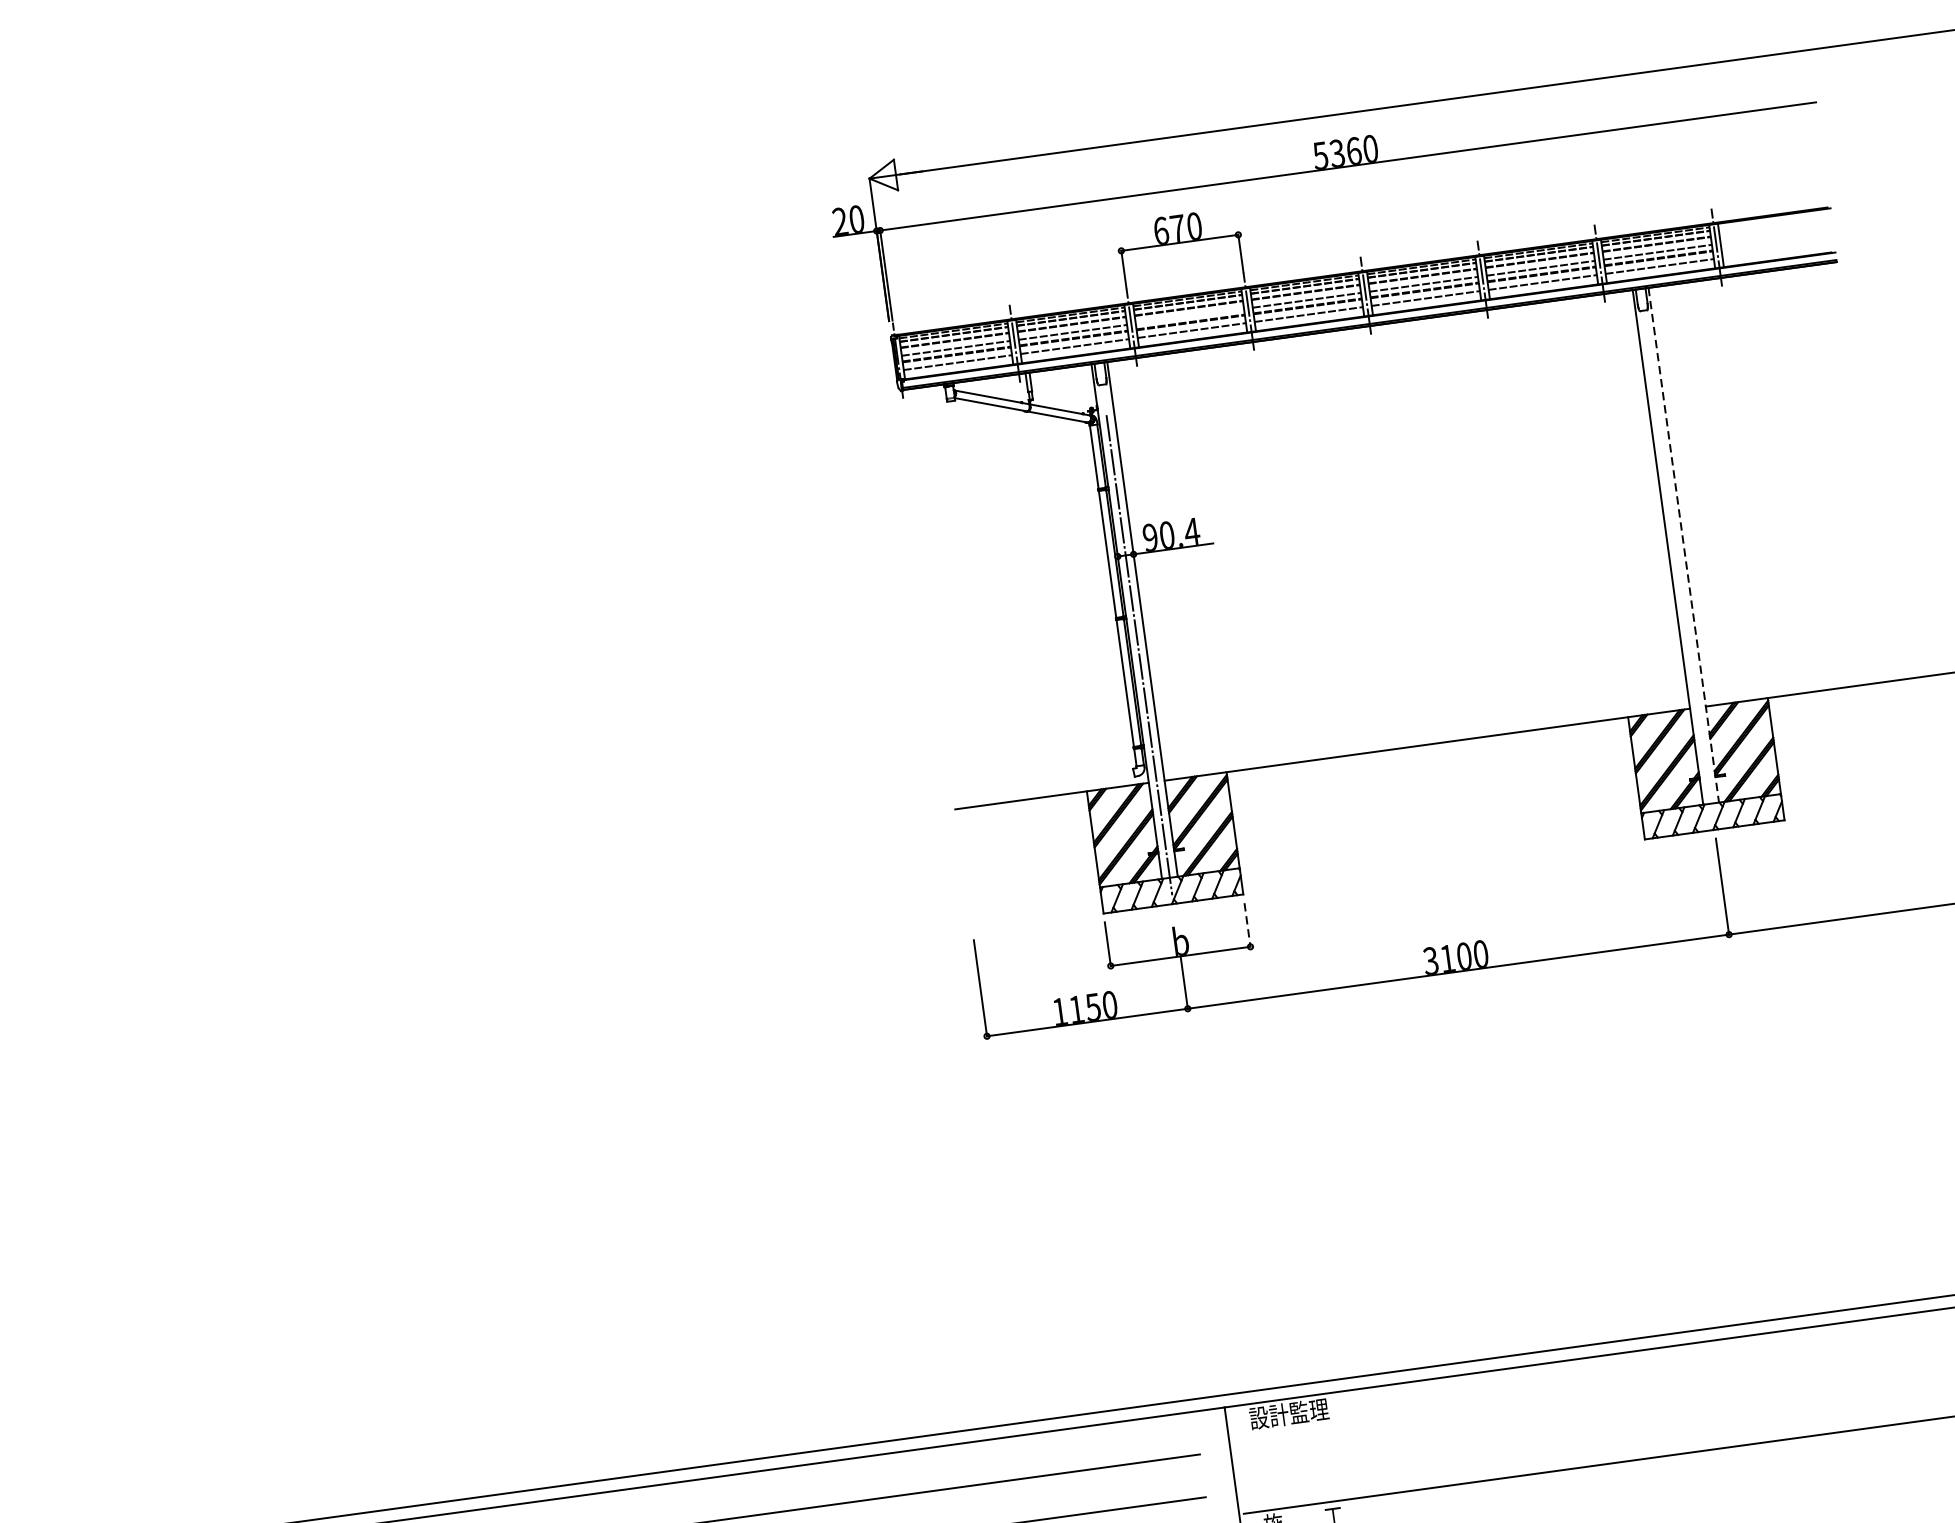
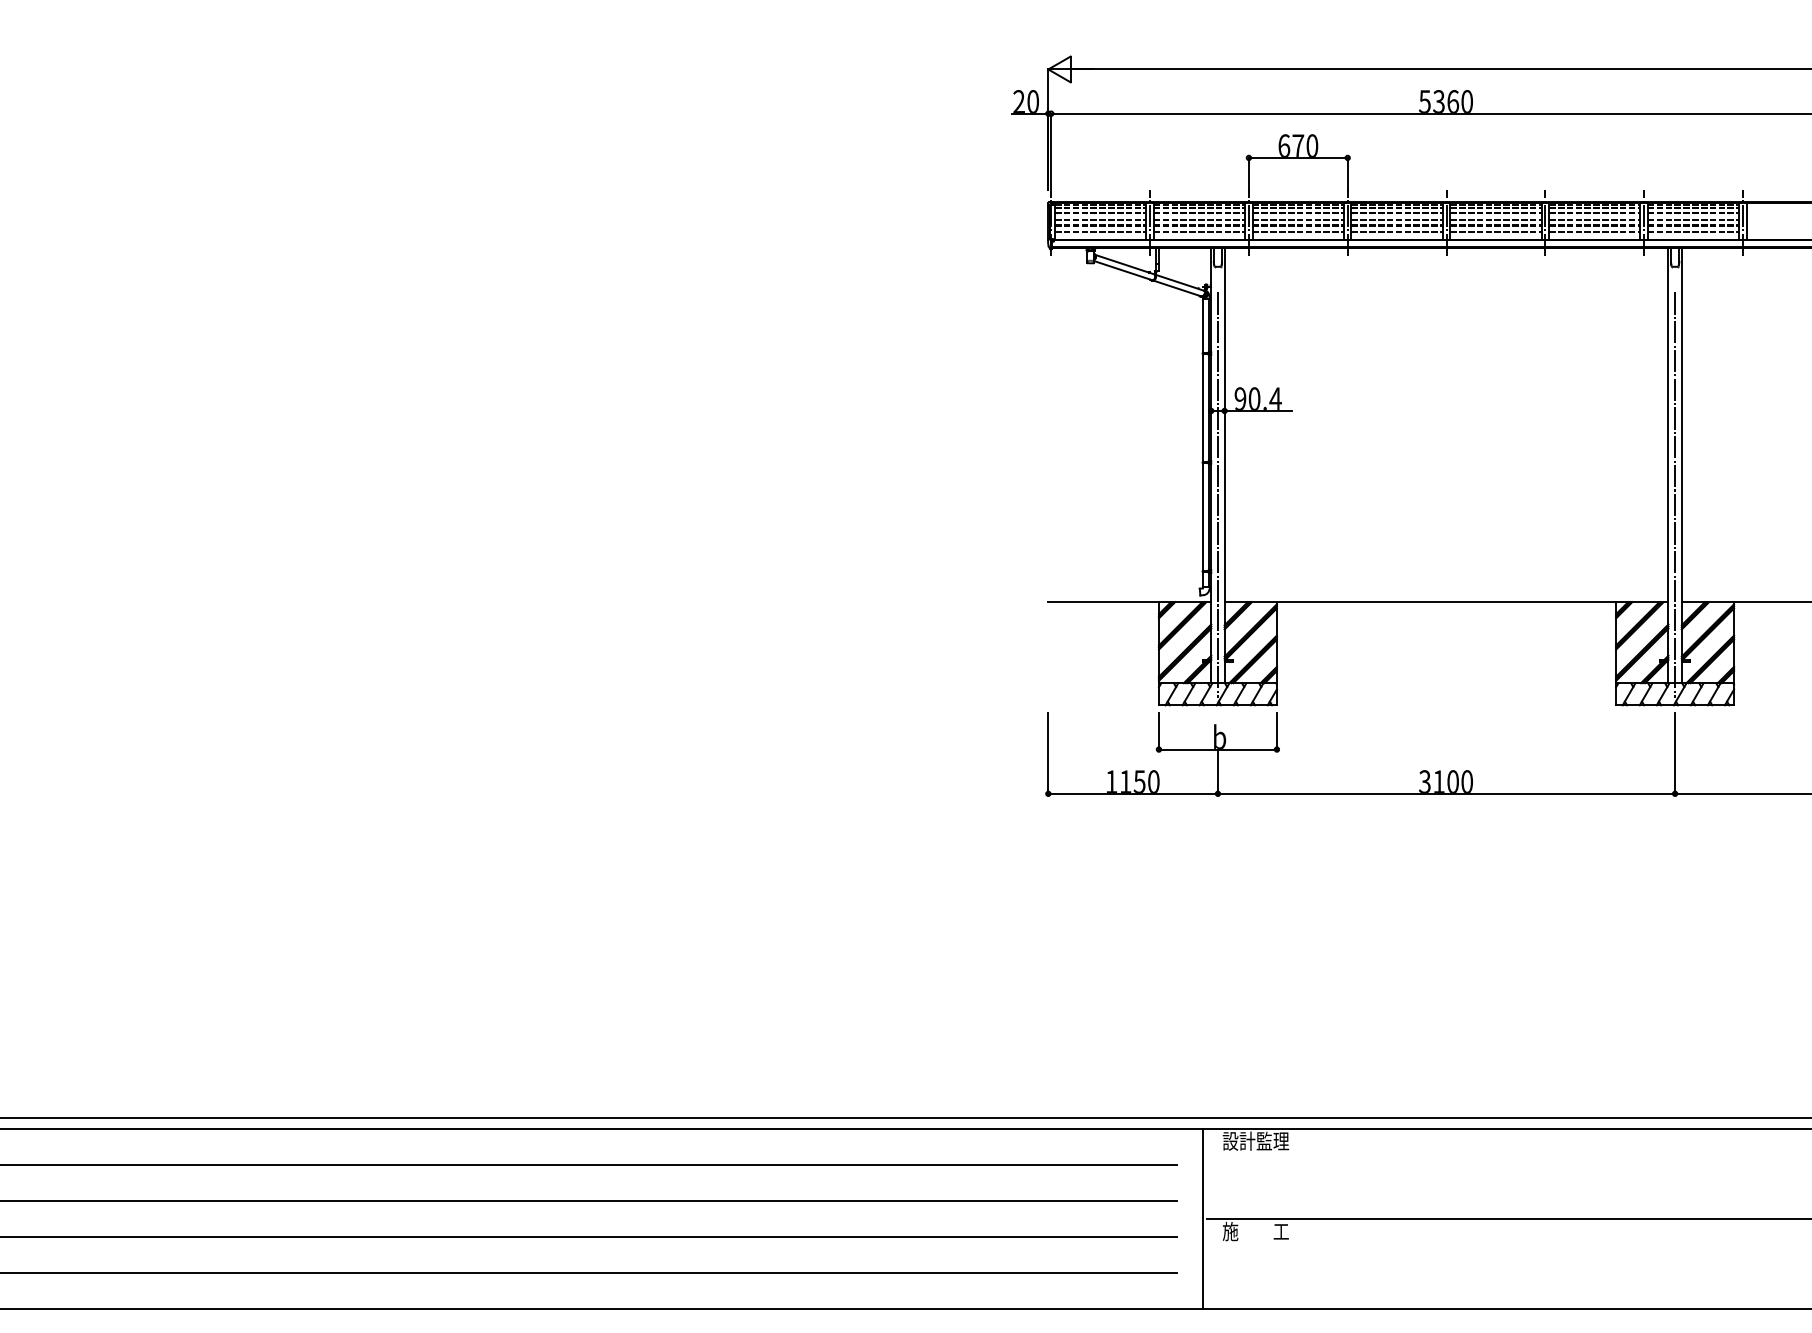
line: (1190, 316) -> (1298, 220), added
line: (1683, 546) -> (1681, 466), dashed -> solid
line: (1680, 580) -> (1675, 494), added
line: (1247, 925) -> (1276, 731), dashed -> solid

